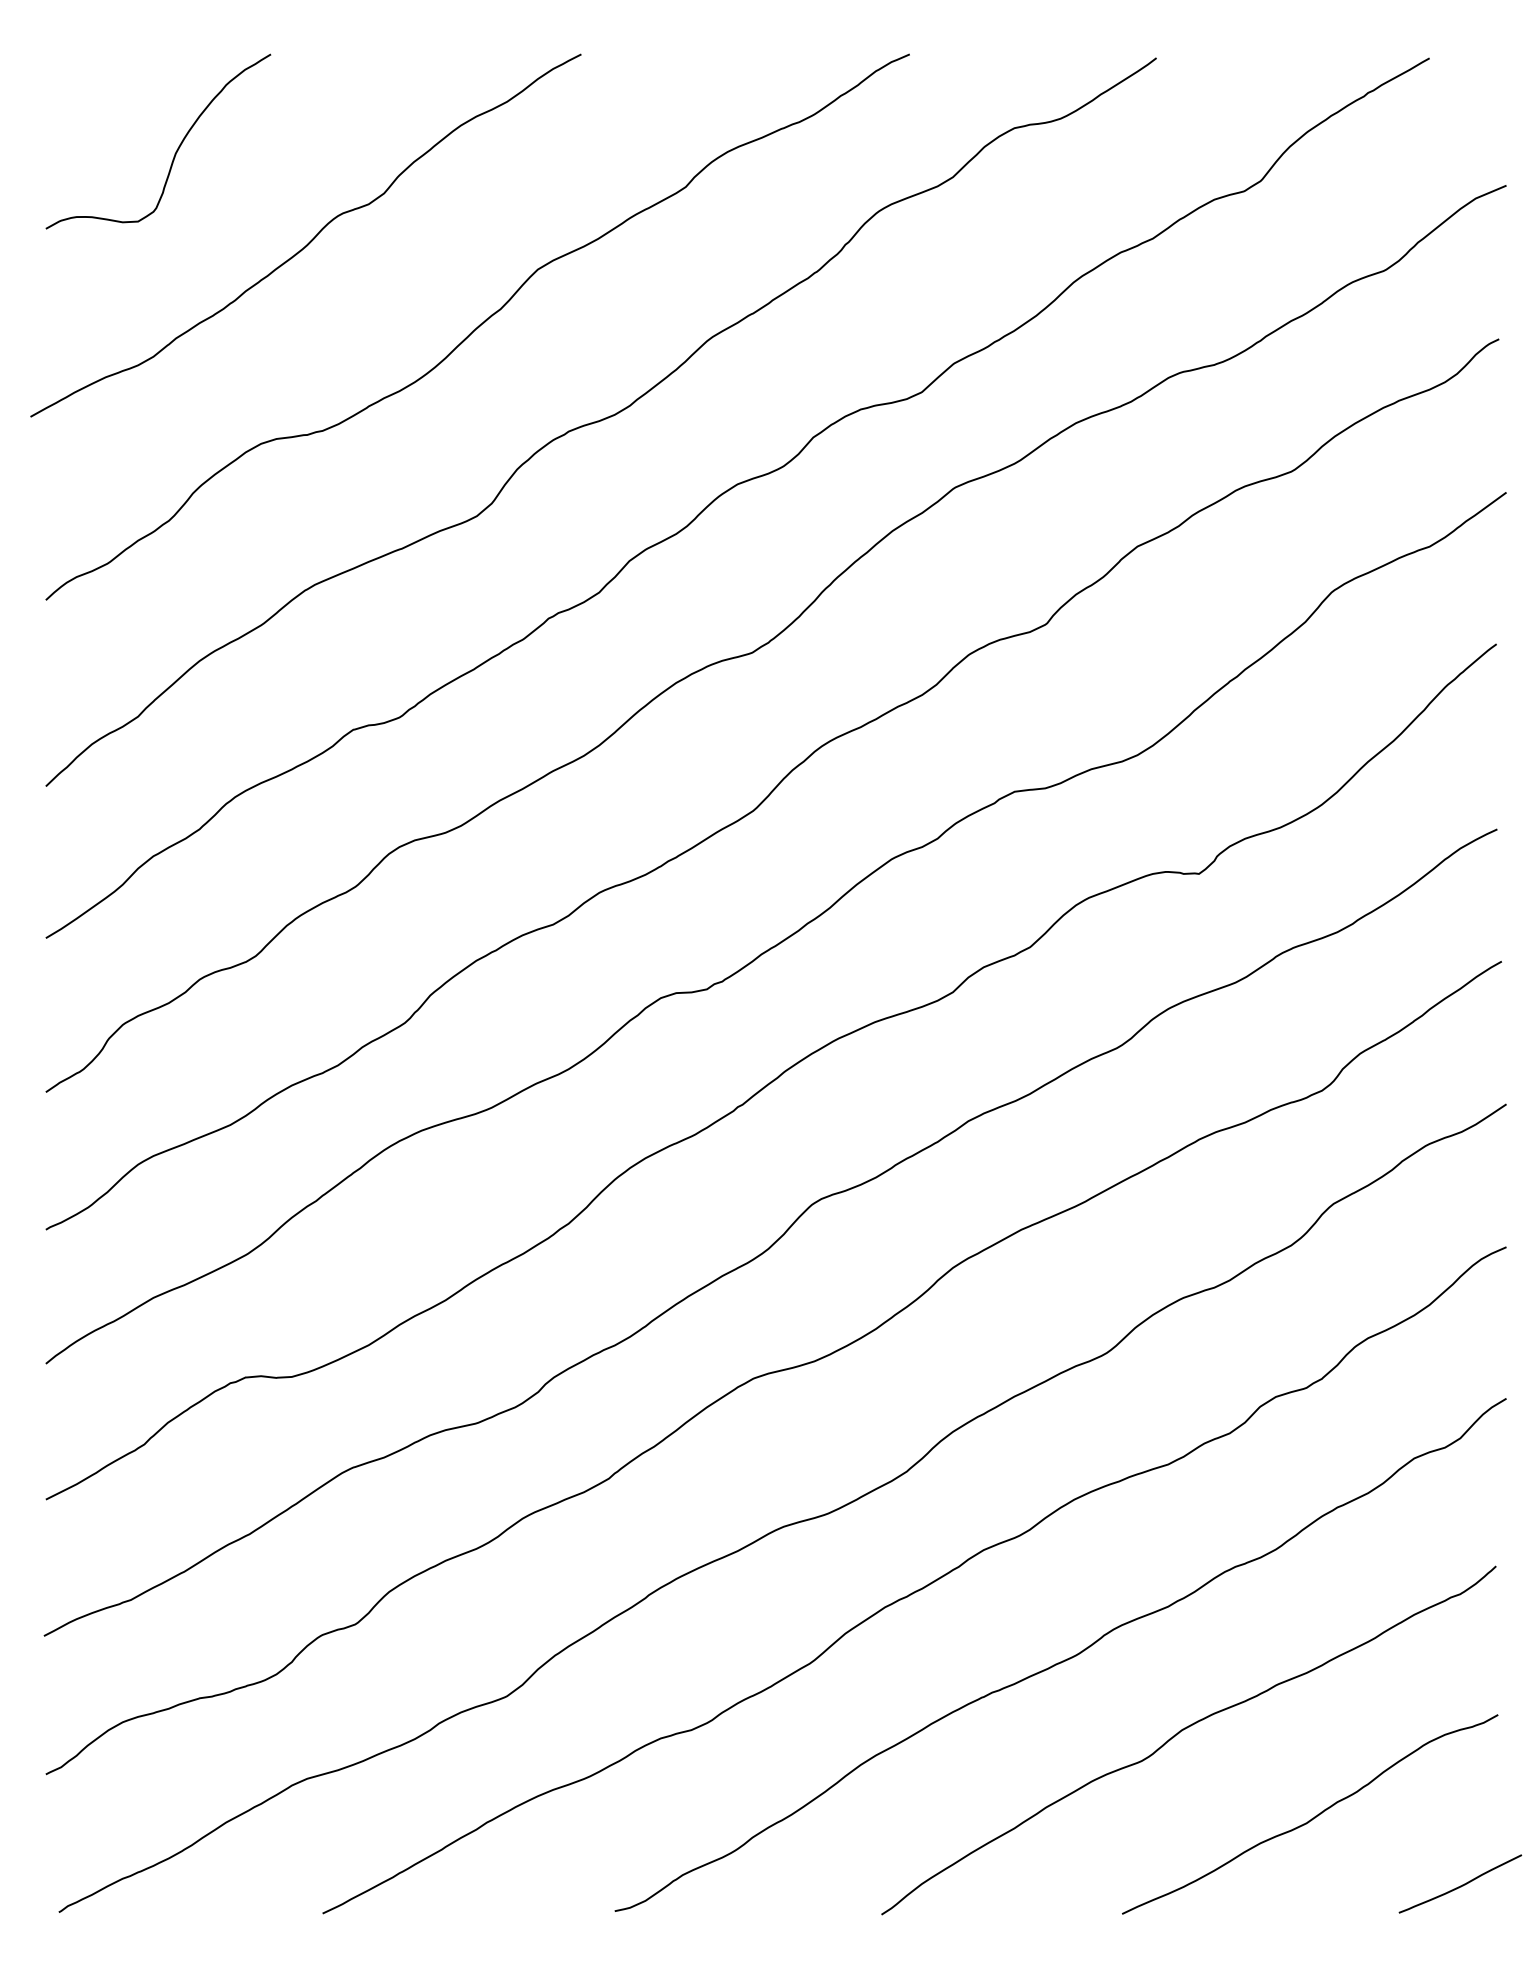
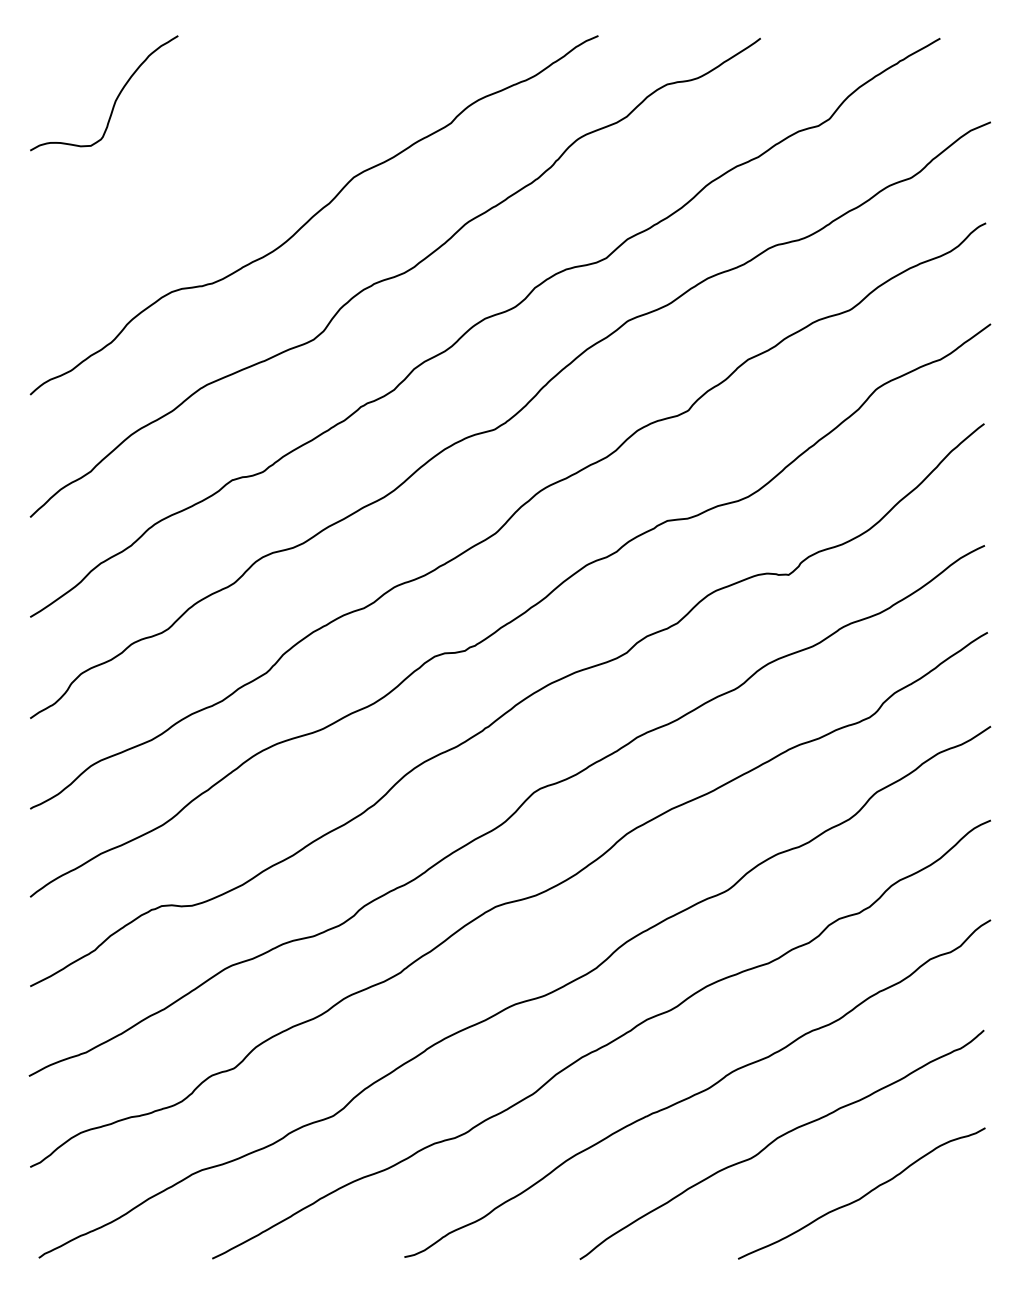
curve: (310, 239) -> (204, 157), removed
curve: (1461, 1884) -> (961, 1239), removed

